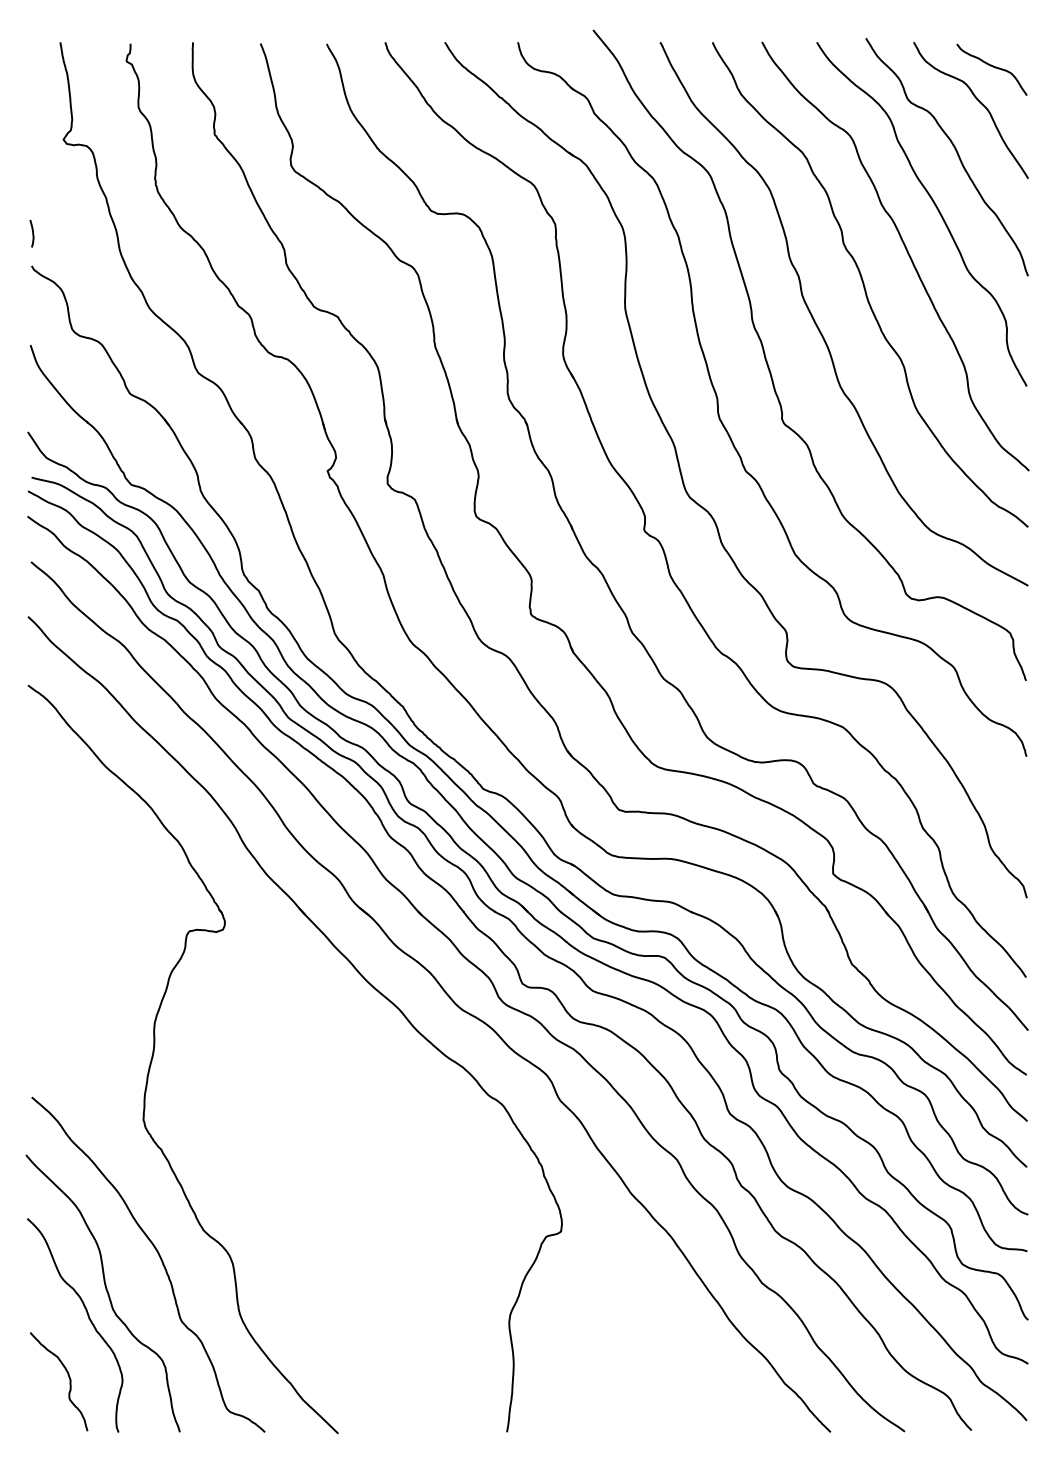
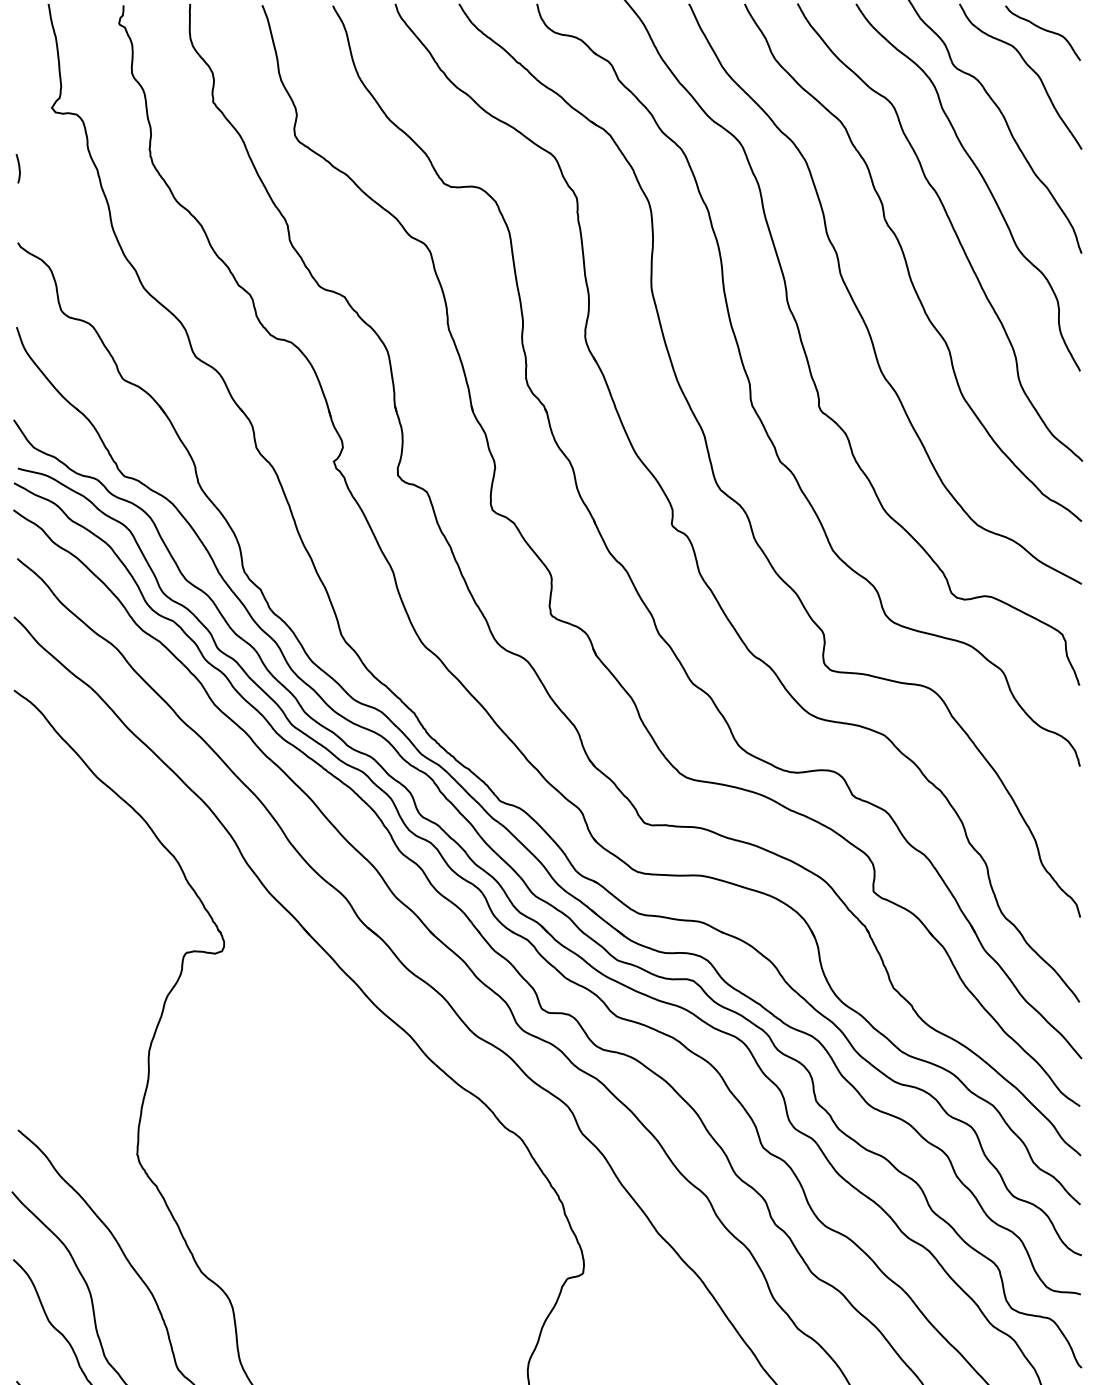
curve: (32, 233) -> (18, 168), moved

